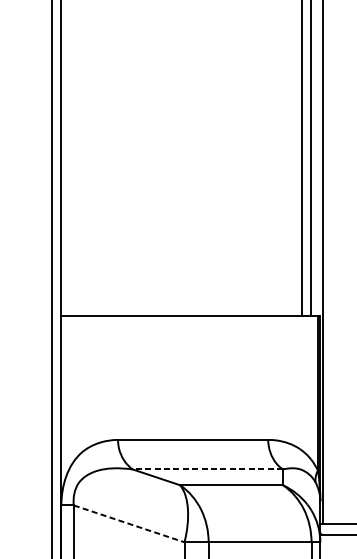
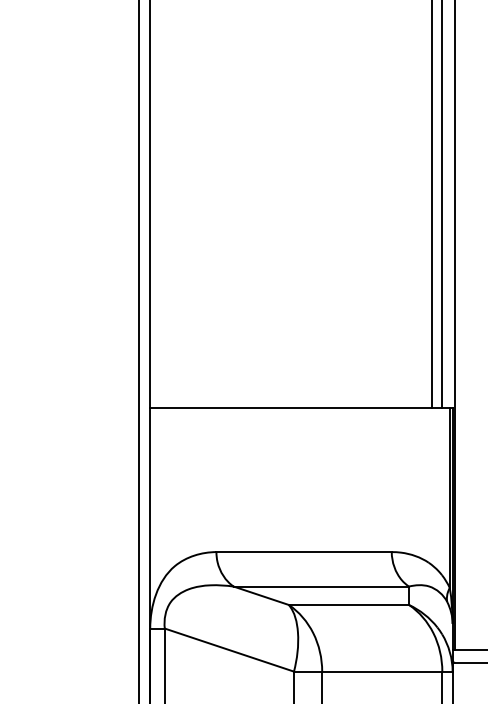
line: (208, 469) -> (321, 586), dashed -> solid
line: (129, 524) -> (229, 650), dashed -> solid

